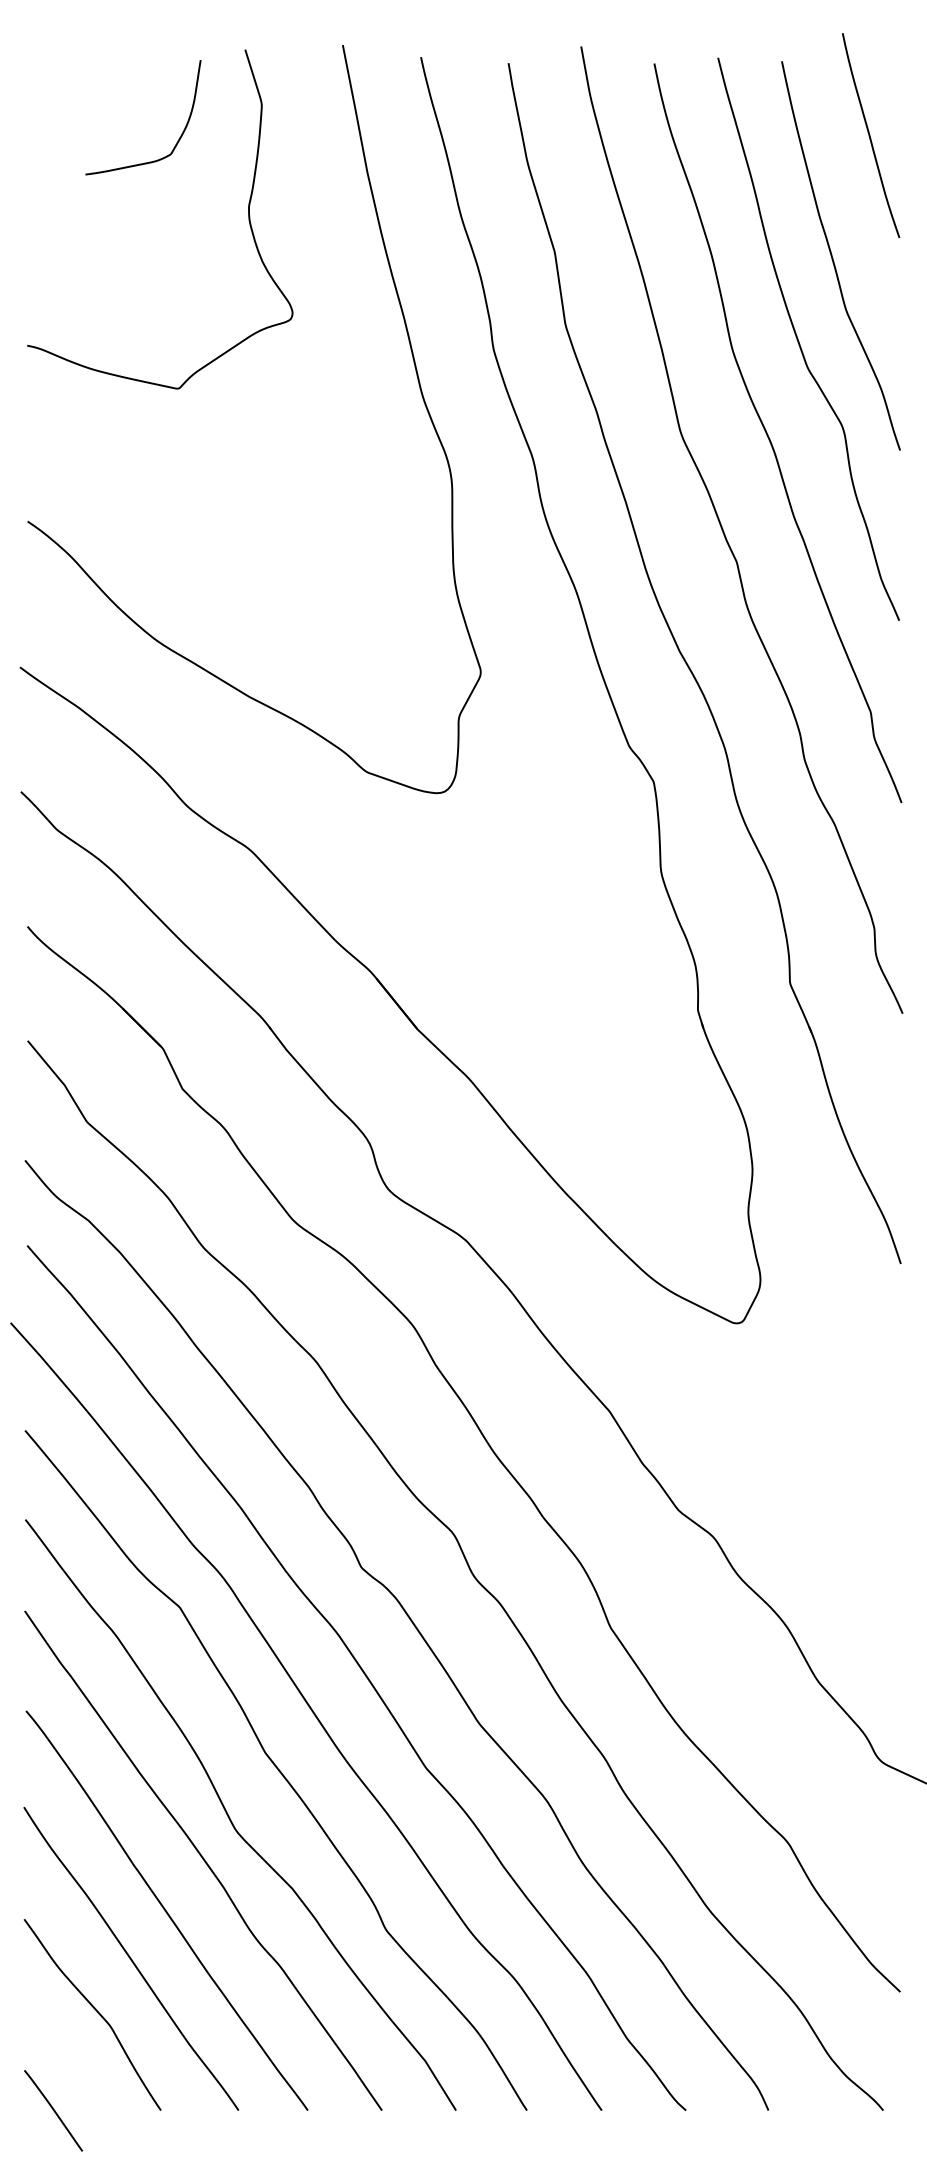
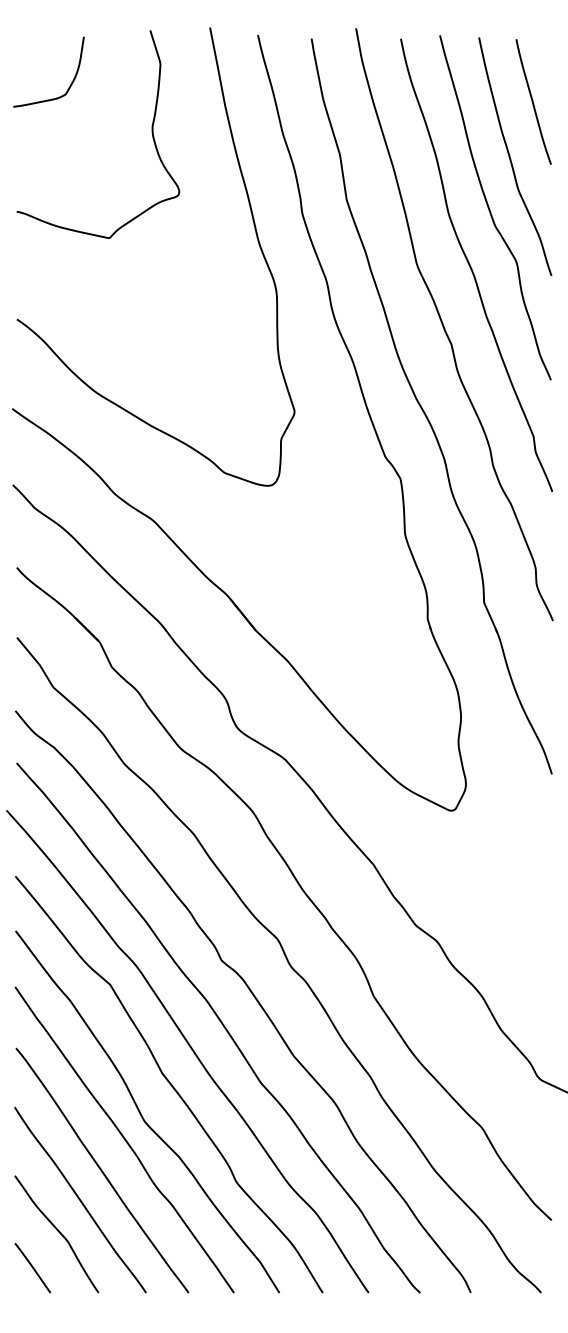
curve: (870, 134) -> (533, 101), moved
curve: (177, 139) -> (69, 85), moved
line: (53, 2111) -> (32, 1268), moved

